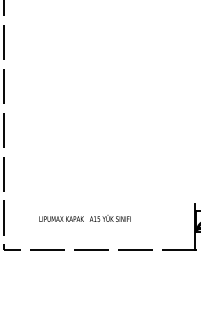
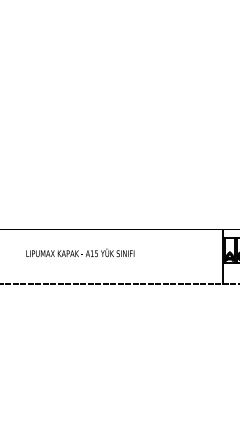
text: (85, 218) -> (80, 252), moved

